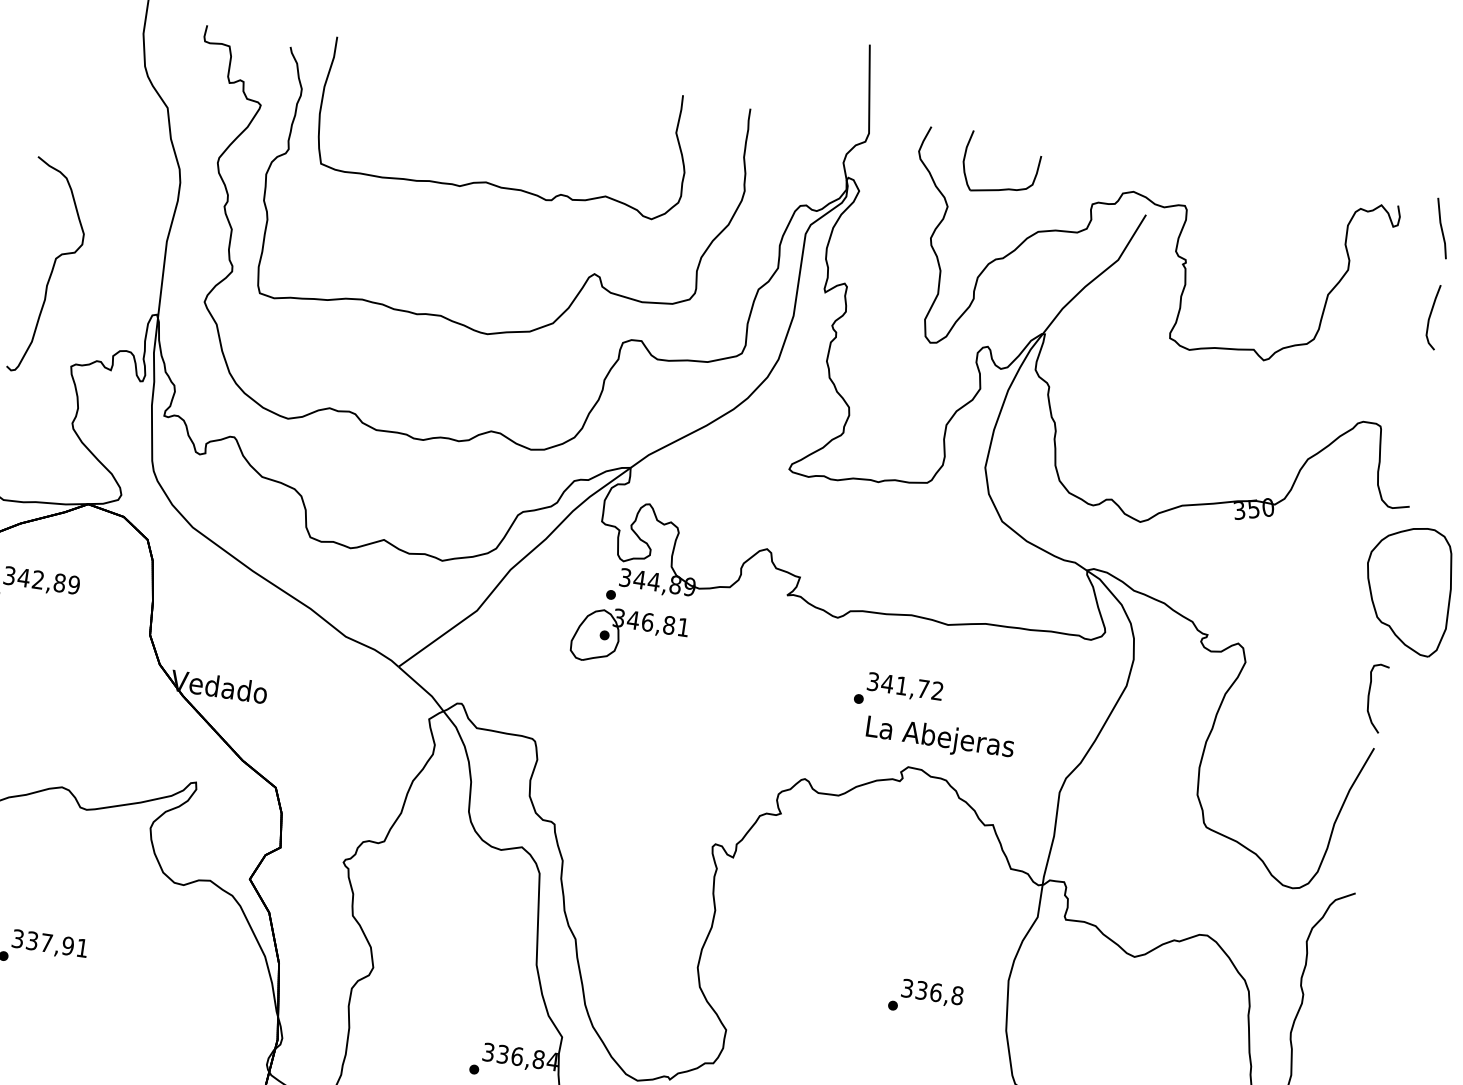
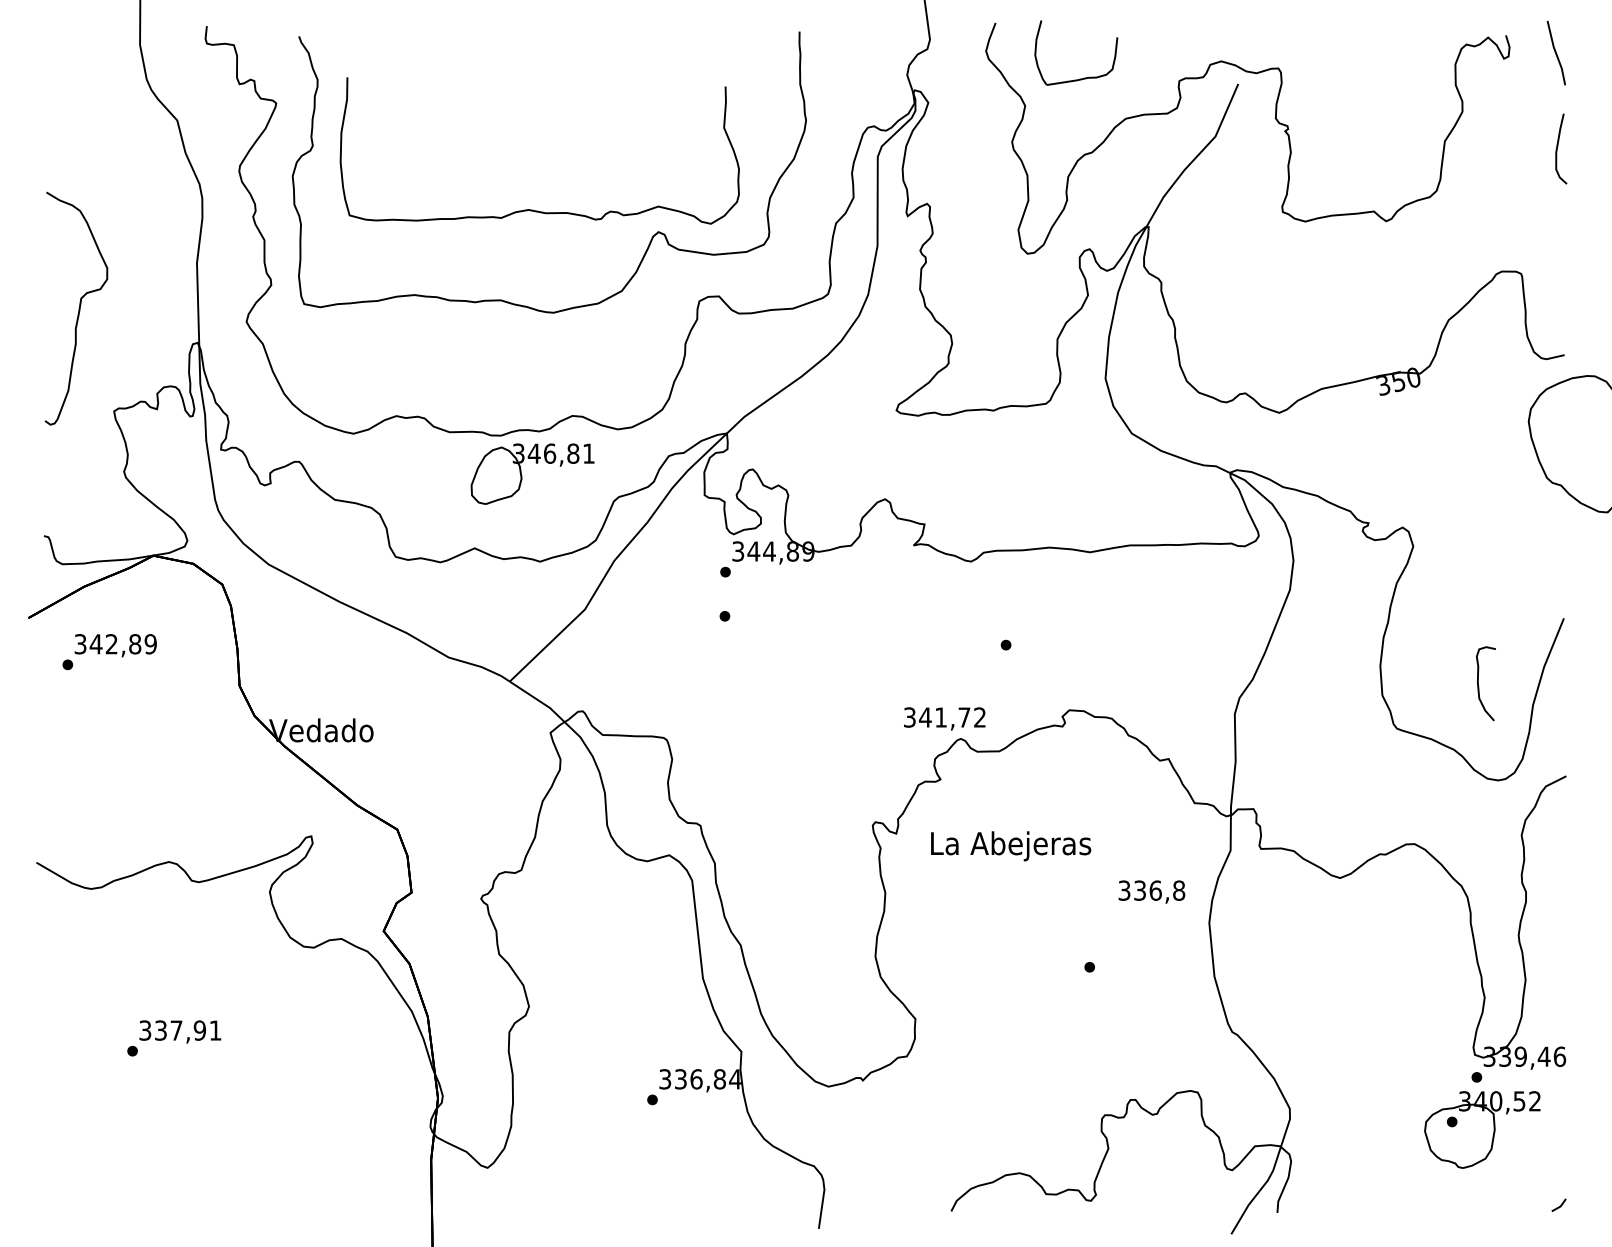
curve: (489, 182) -> (532, 209), moved
part: (619, 638) -> (522, 475), moved
text: (904, 687) -> (944, 718), moved
curve: (1369, 699) -> (1479, 686), moved
text: (940, 739) -> (1011, 846), moved
text: (932, 992) -> (1151, 891), moved

